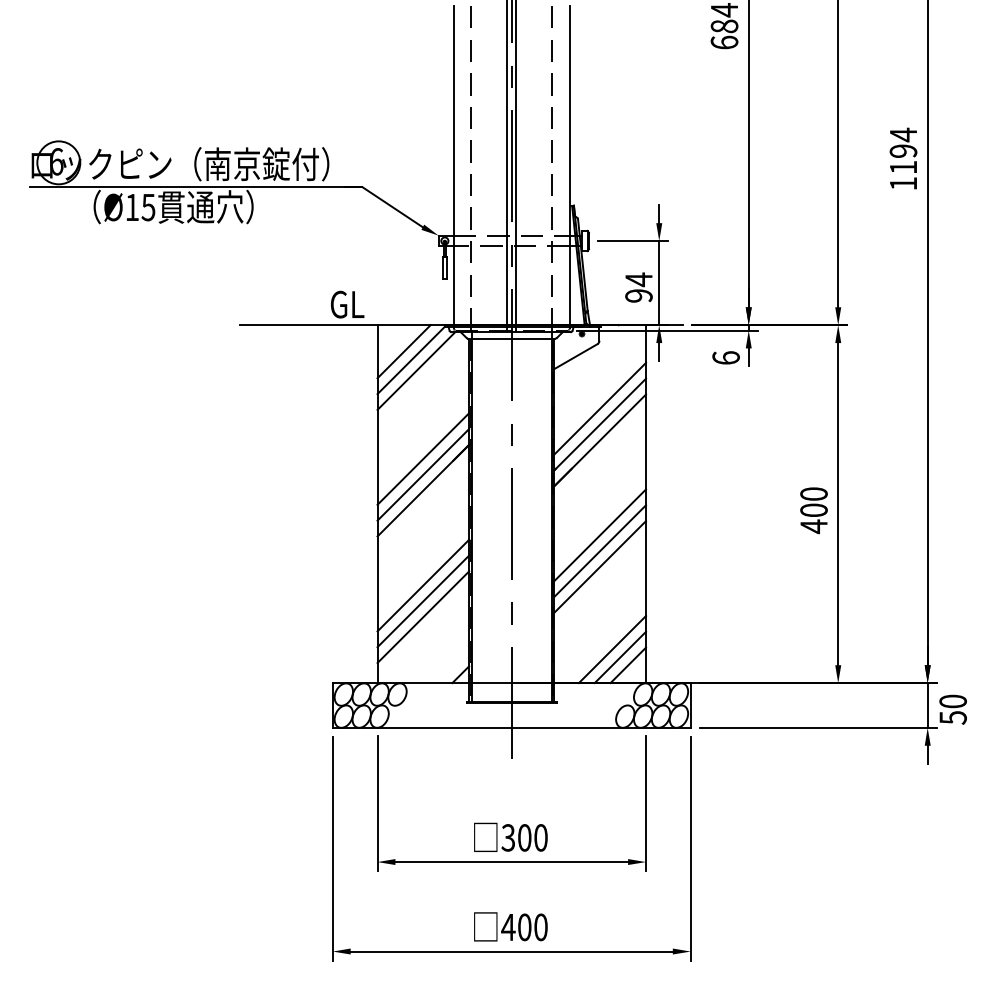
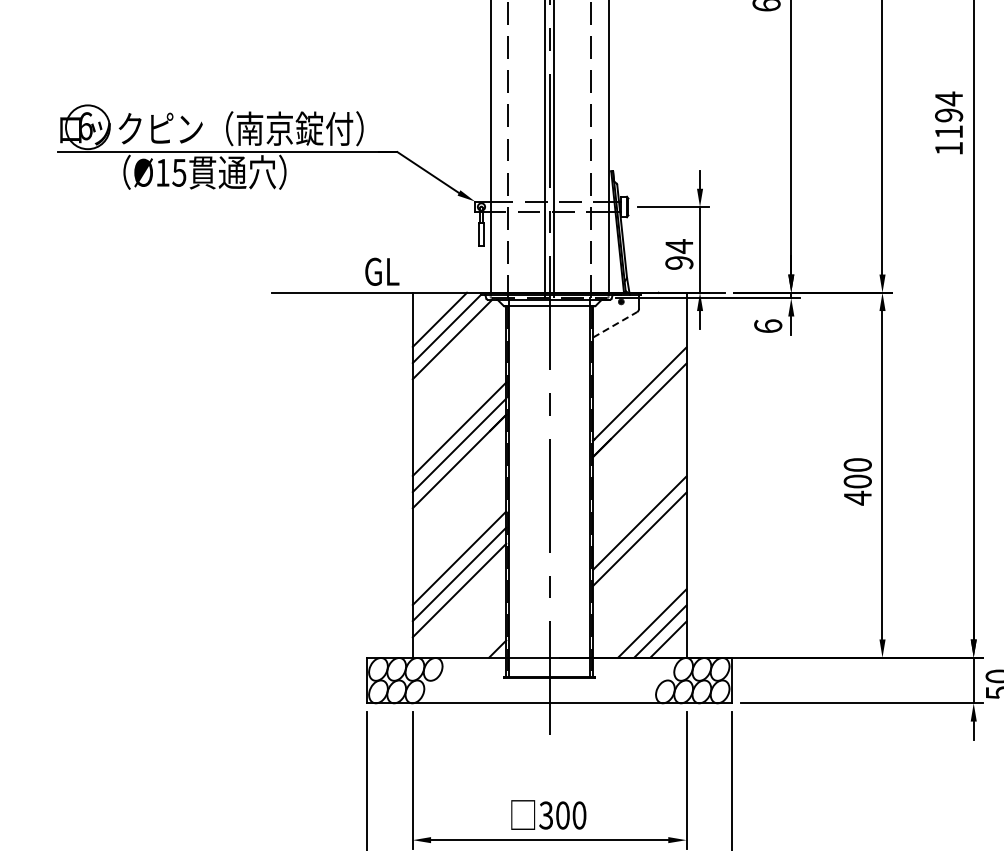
line: (575, 356) -> (614, 324), solid -> dashed
line: (600, 408) -> (640, 377), removed
line: (600, 535) -> (640, 507), removed

